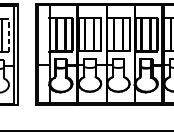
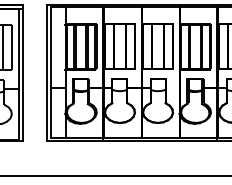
line: (8, 35) -> (11, 47), dashed -> solid

